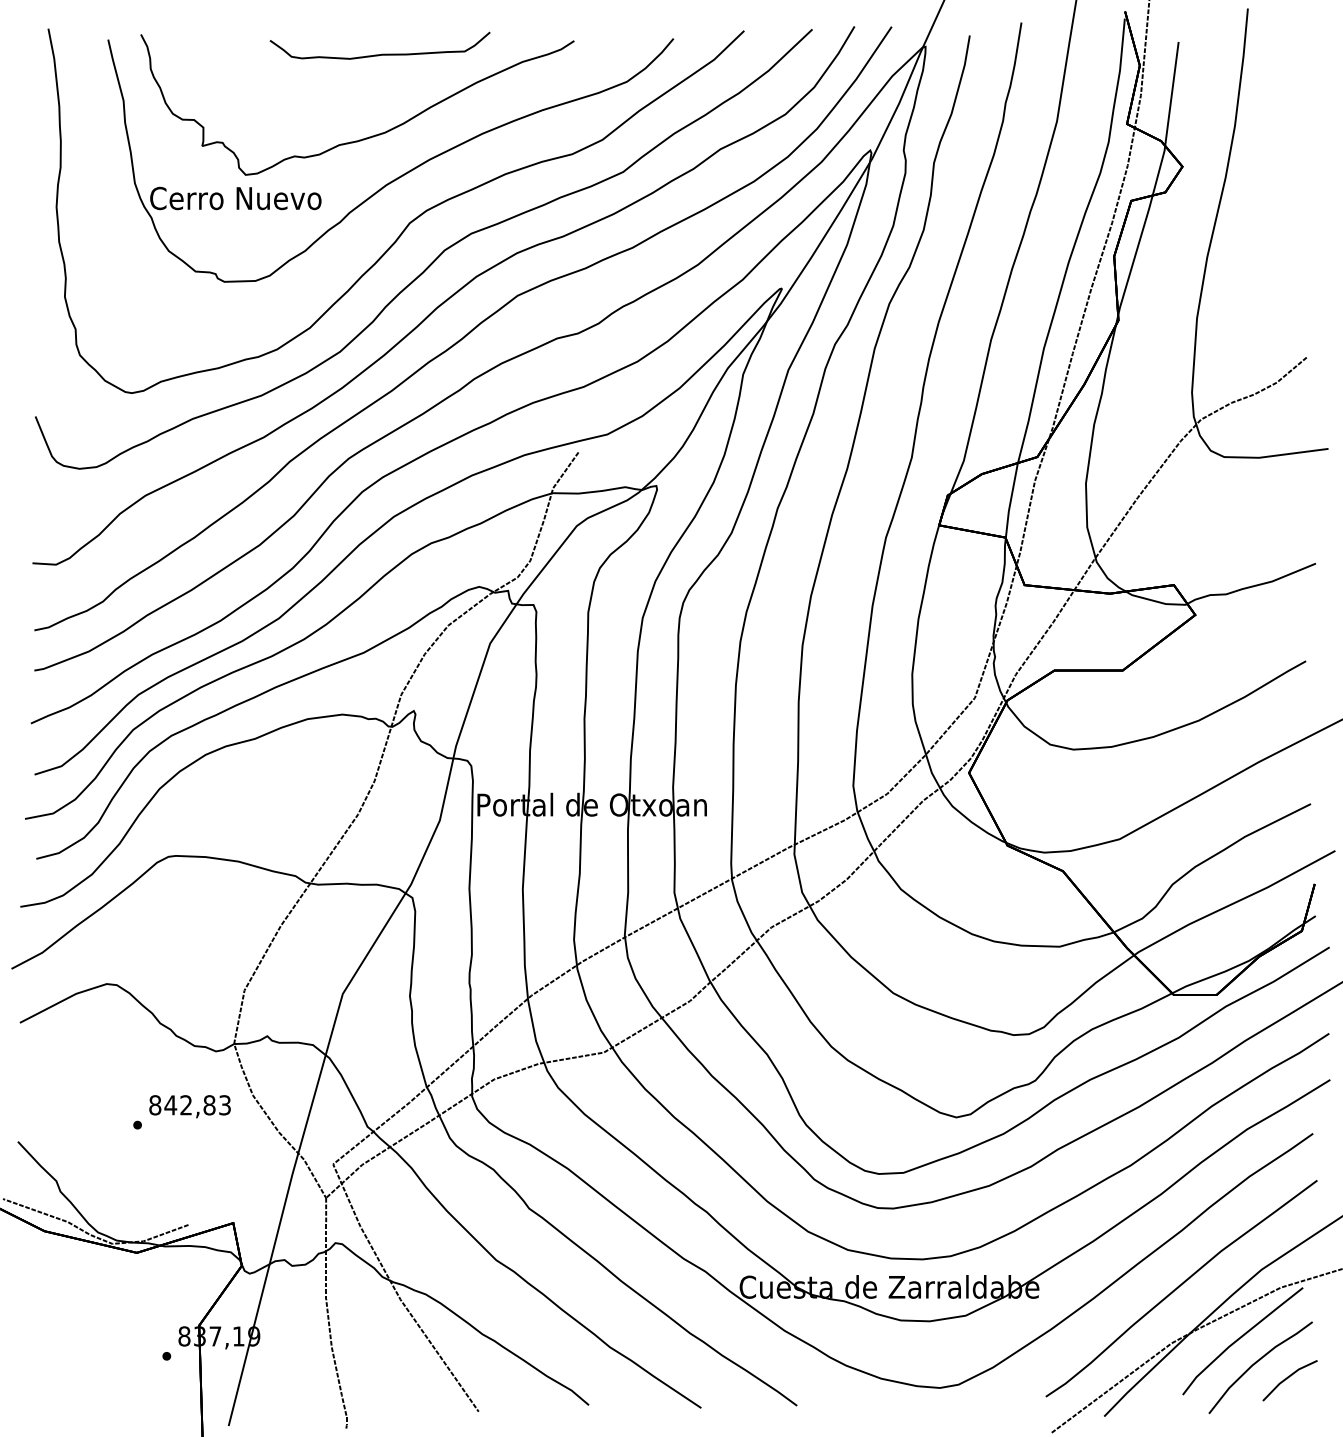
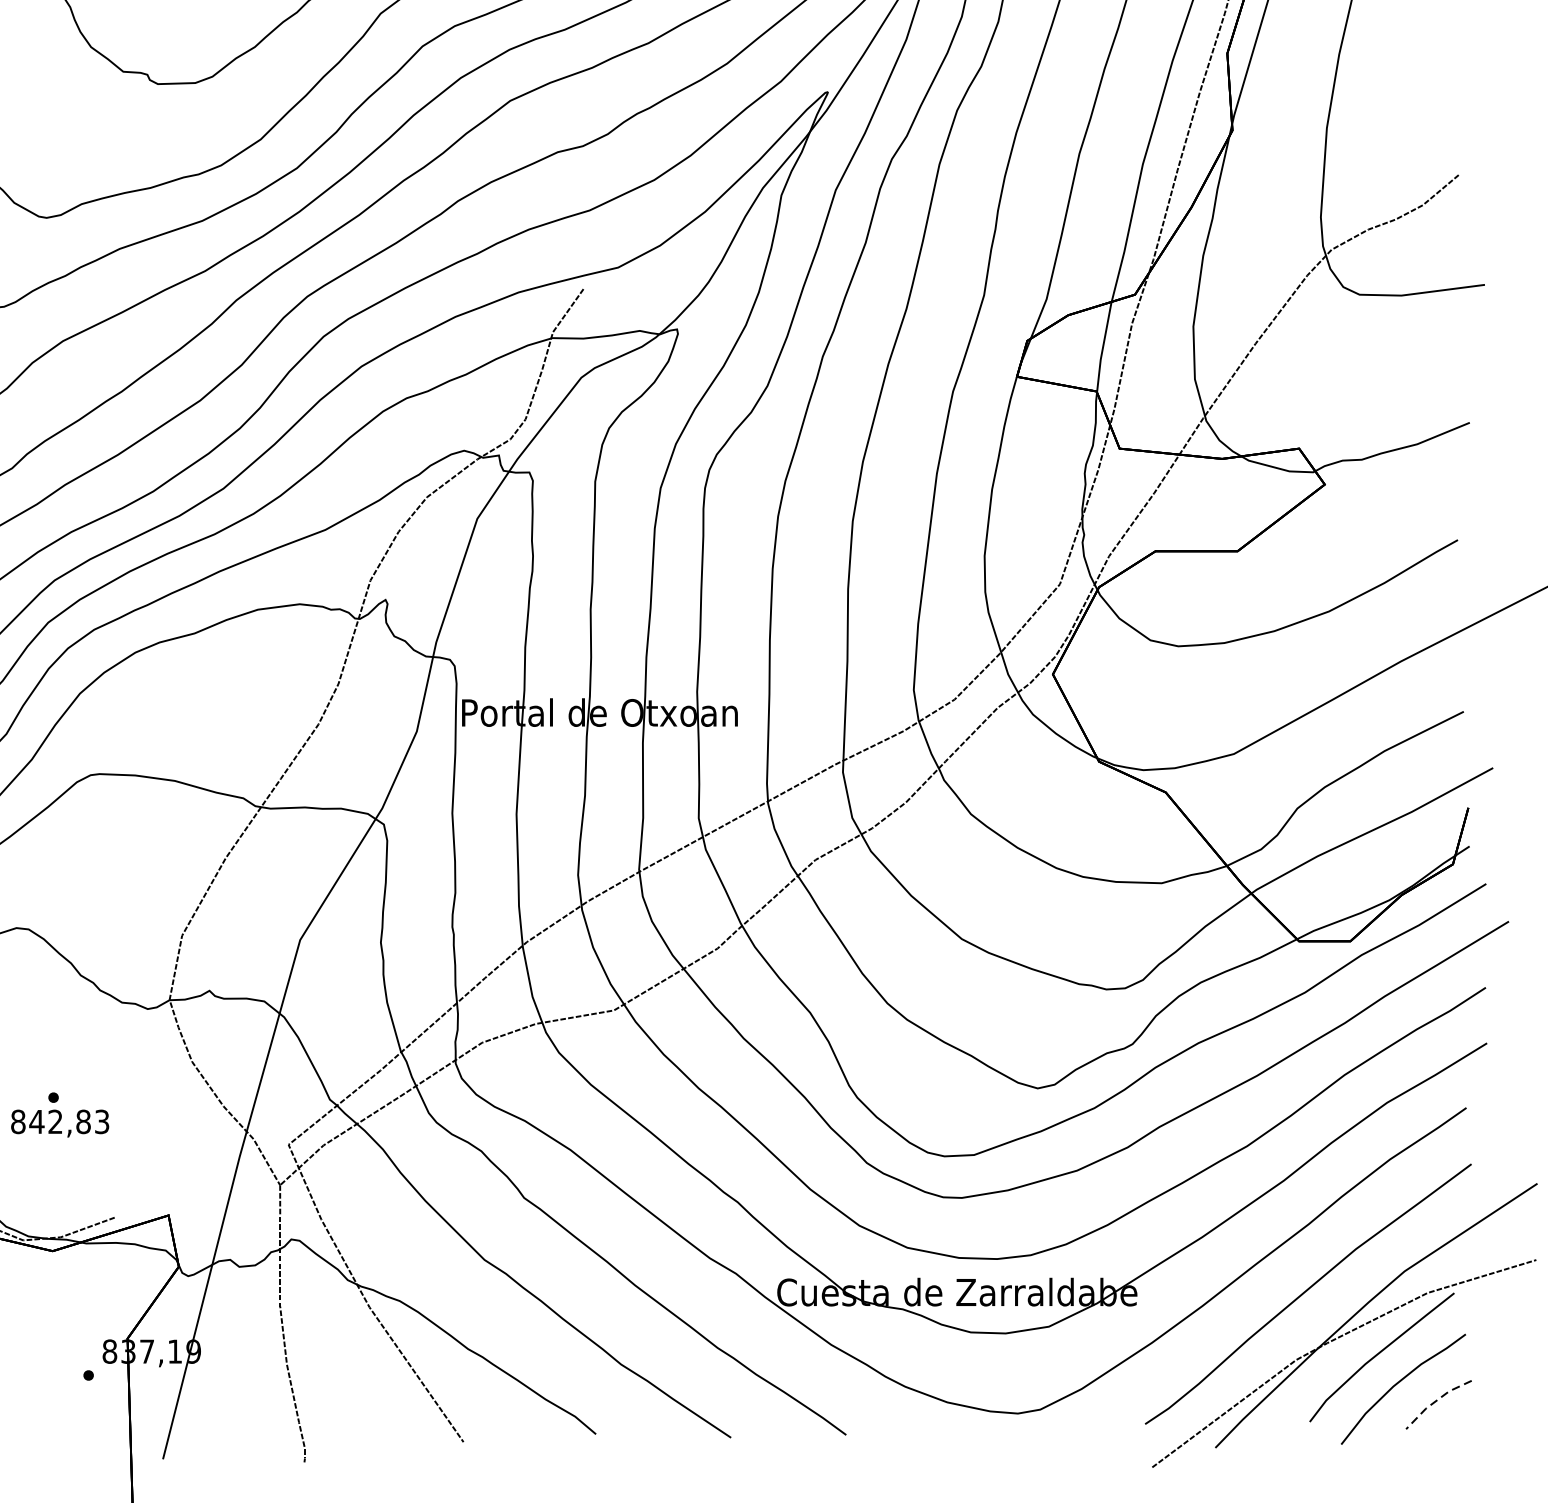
text: (189, 1106) -> (59, 1123), moved
line: (1288, 1377) -> (1436, 1400), solid -> dashed

